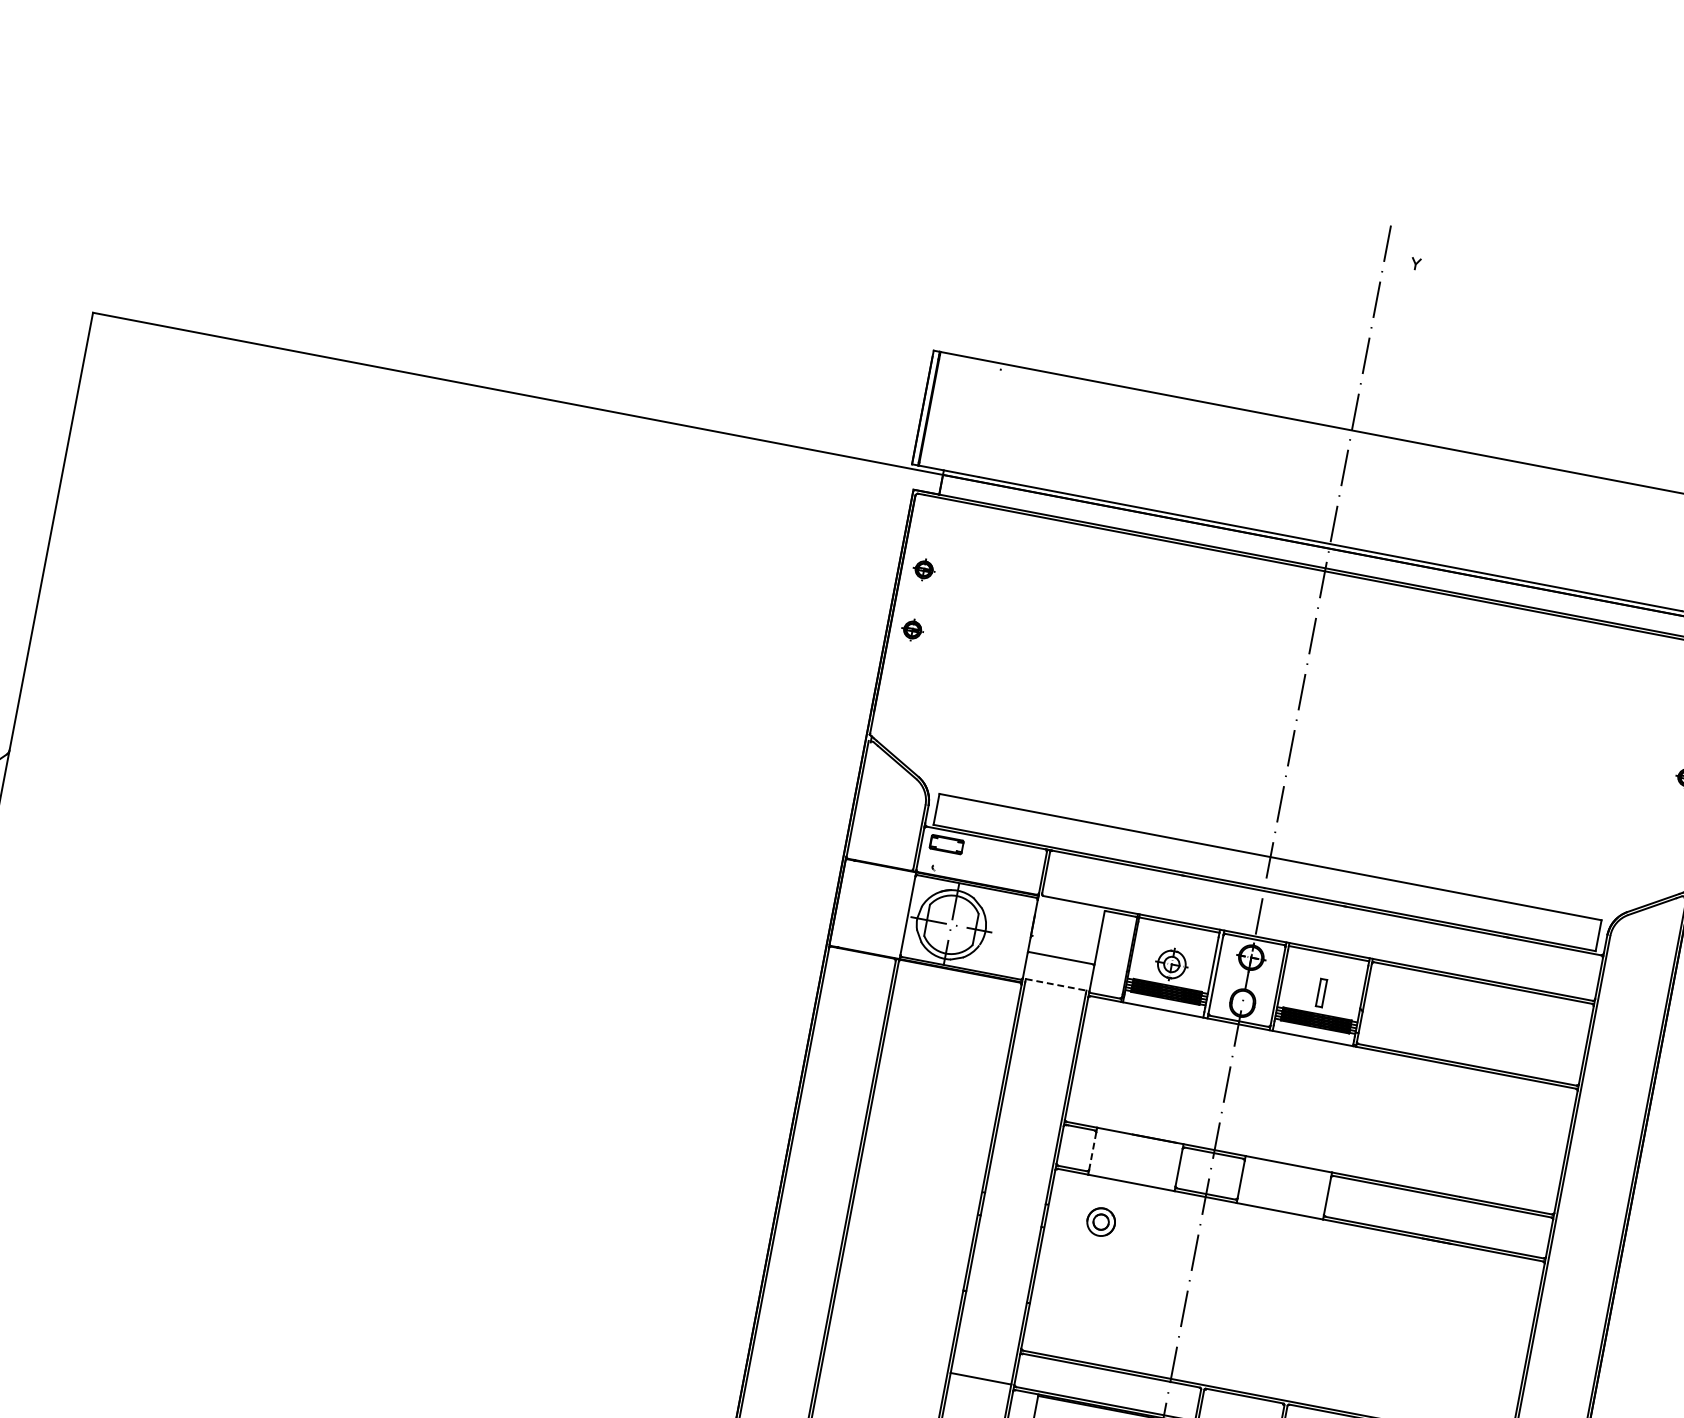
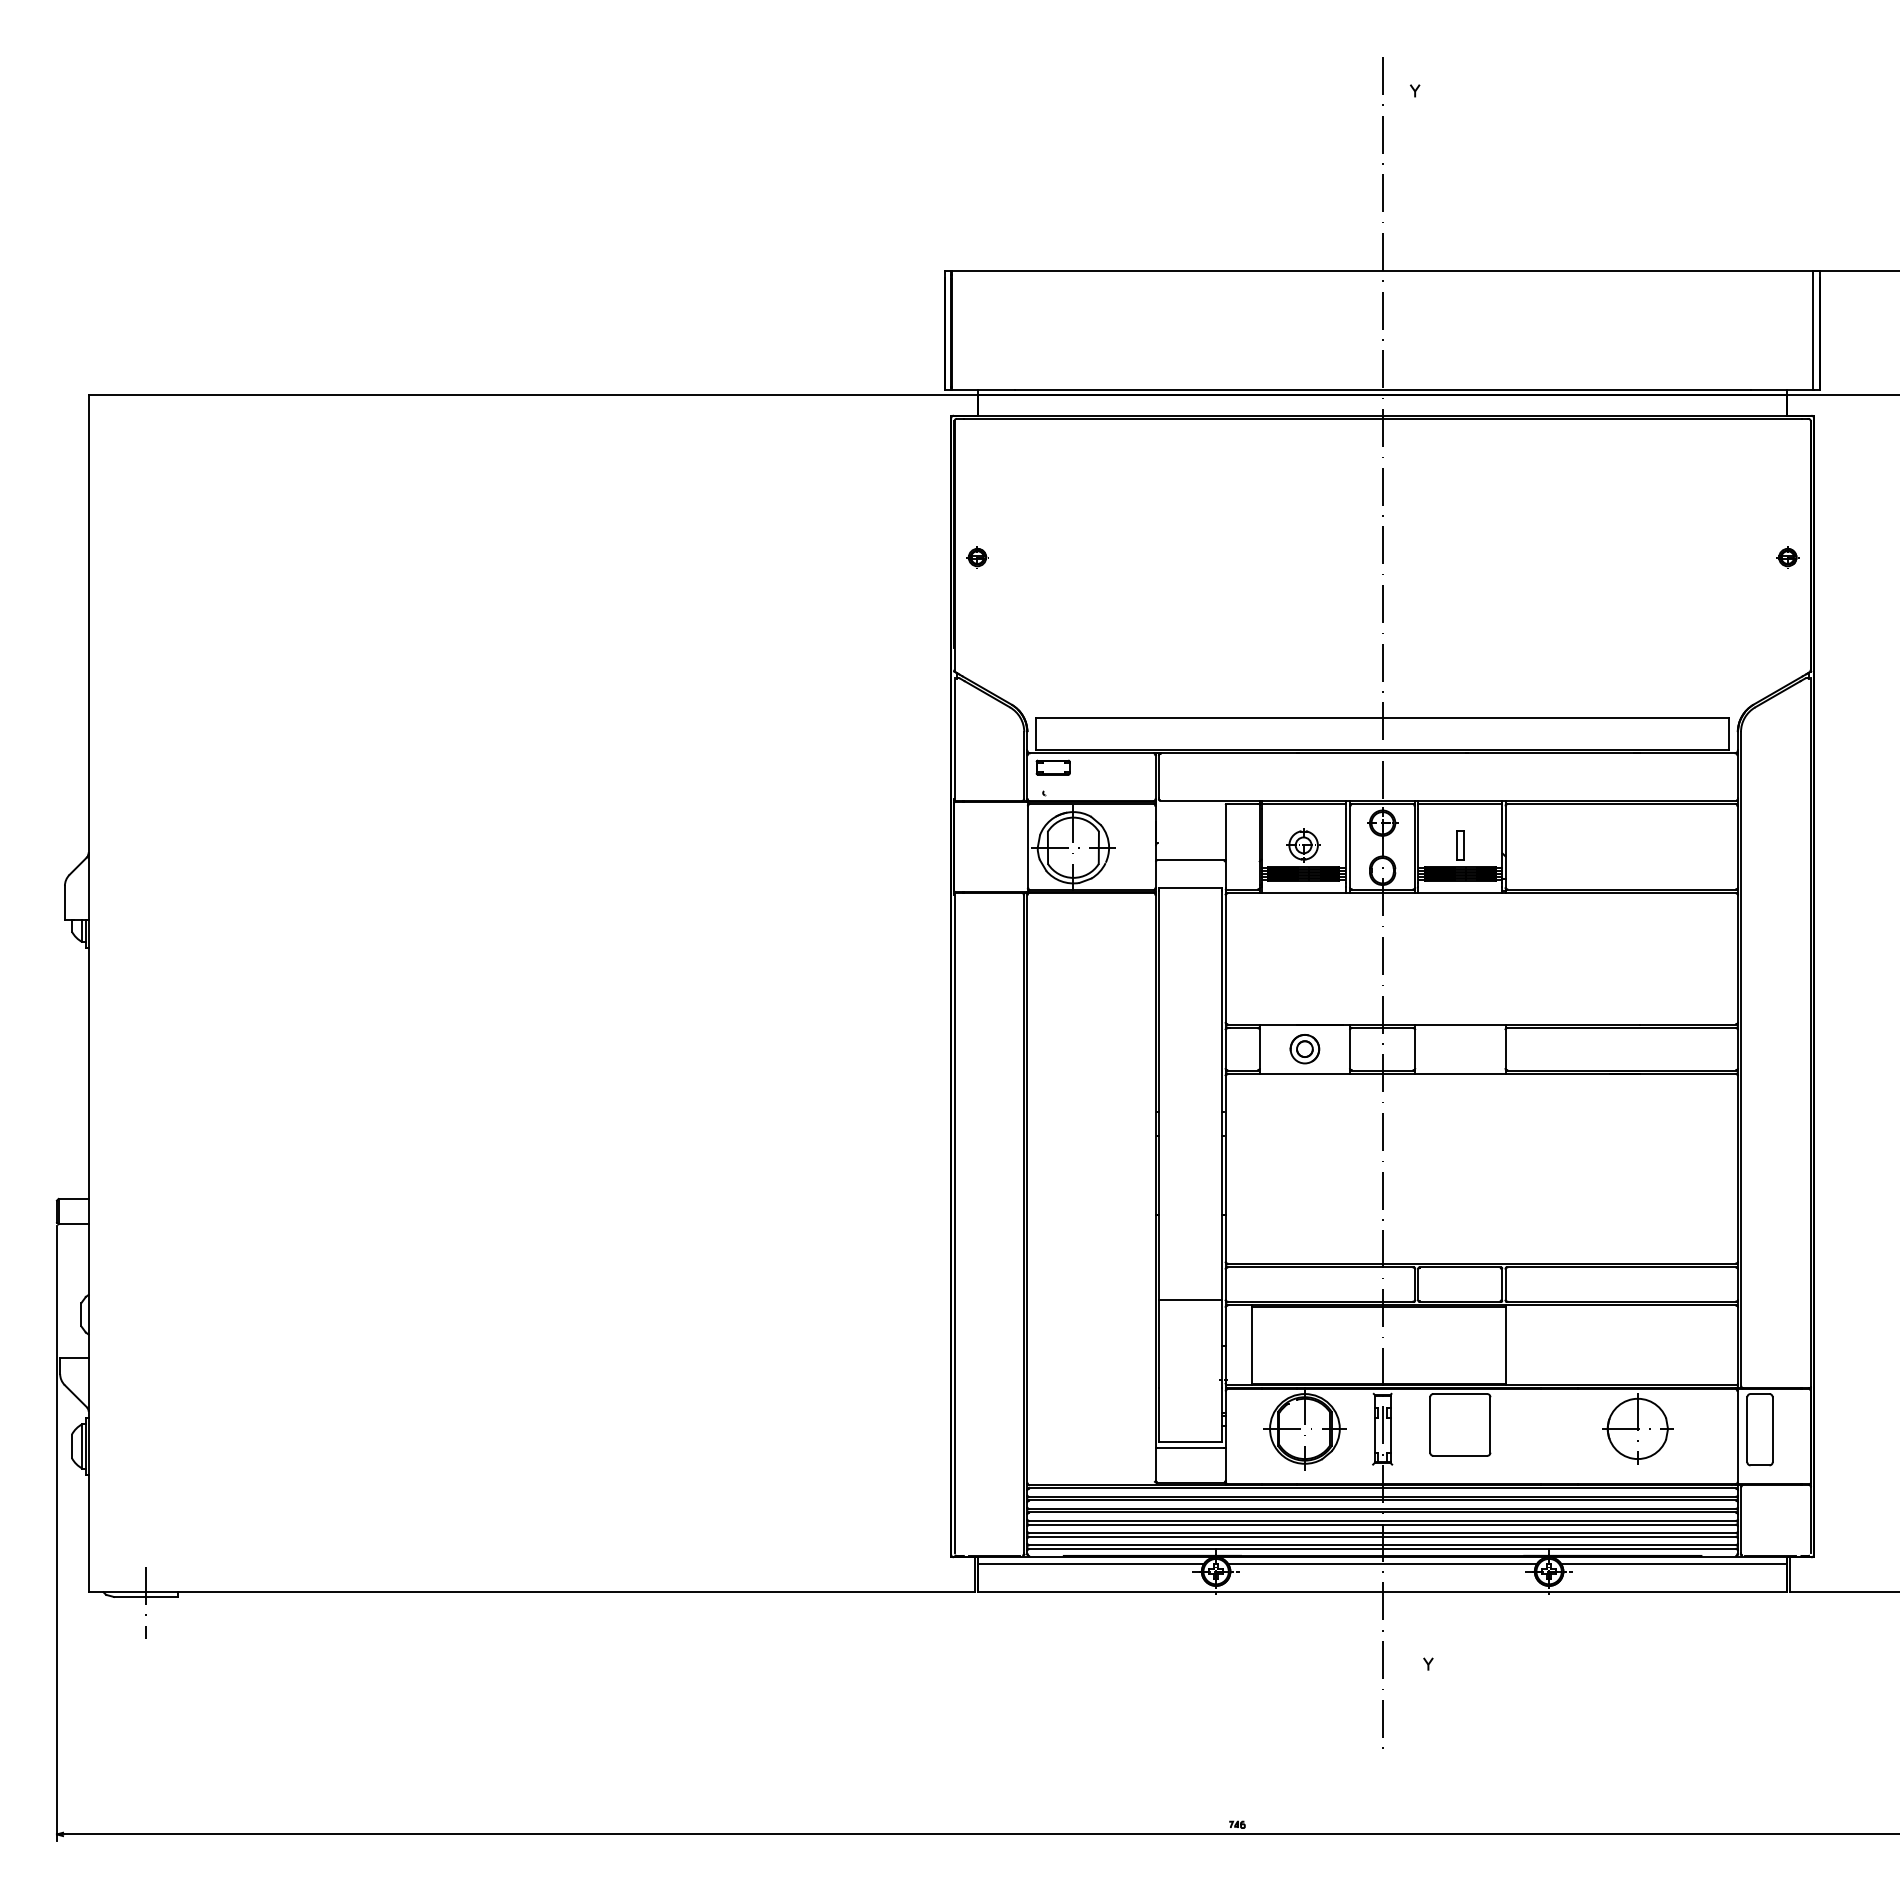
part: (924, 569) -> (977, 494), removed
line: (1055, 985) -> (1190, 888), dashed -> solid
line: (1092, 1151) -> (1259, 1049), dashed -> solid
part: (1100, 1222) -> (1304, 1049), moved

